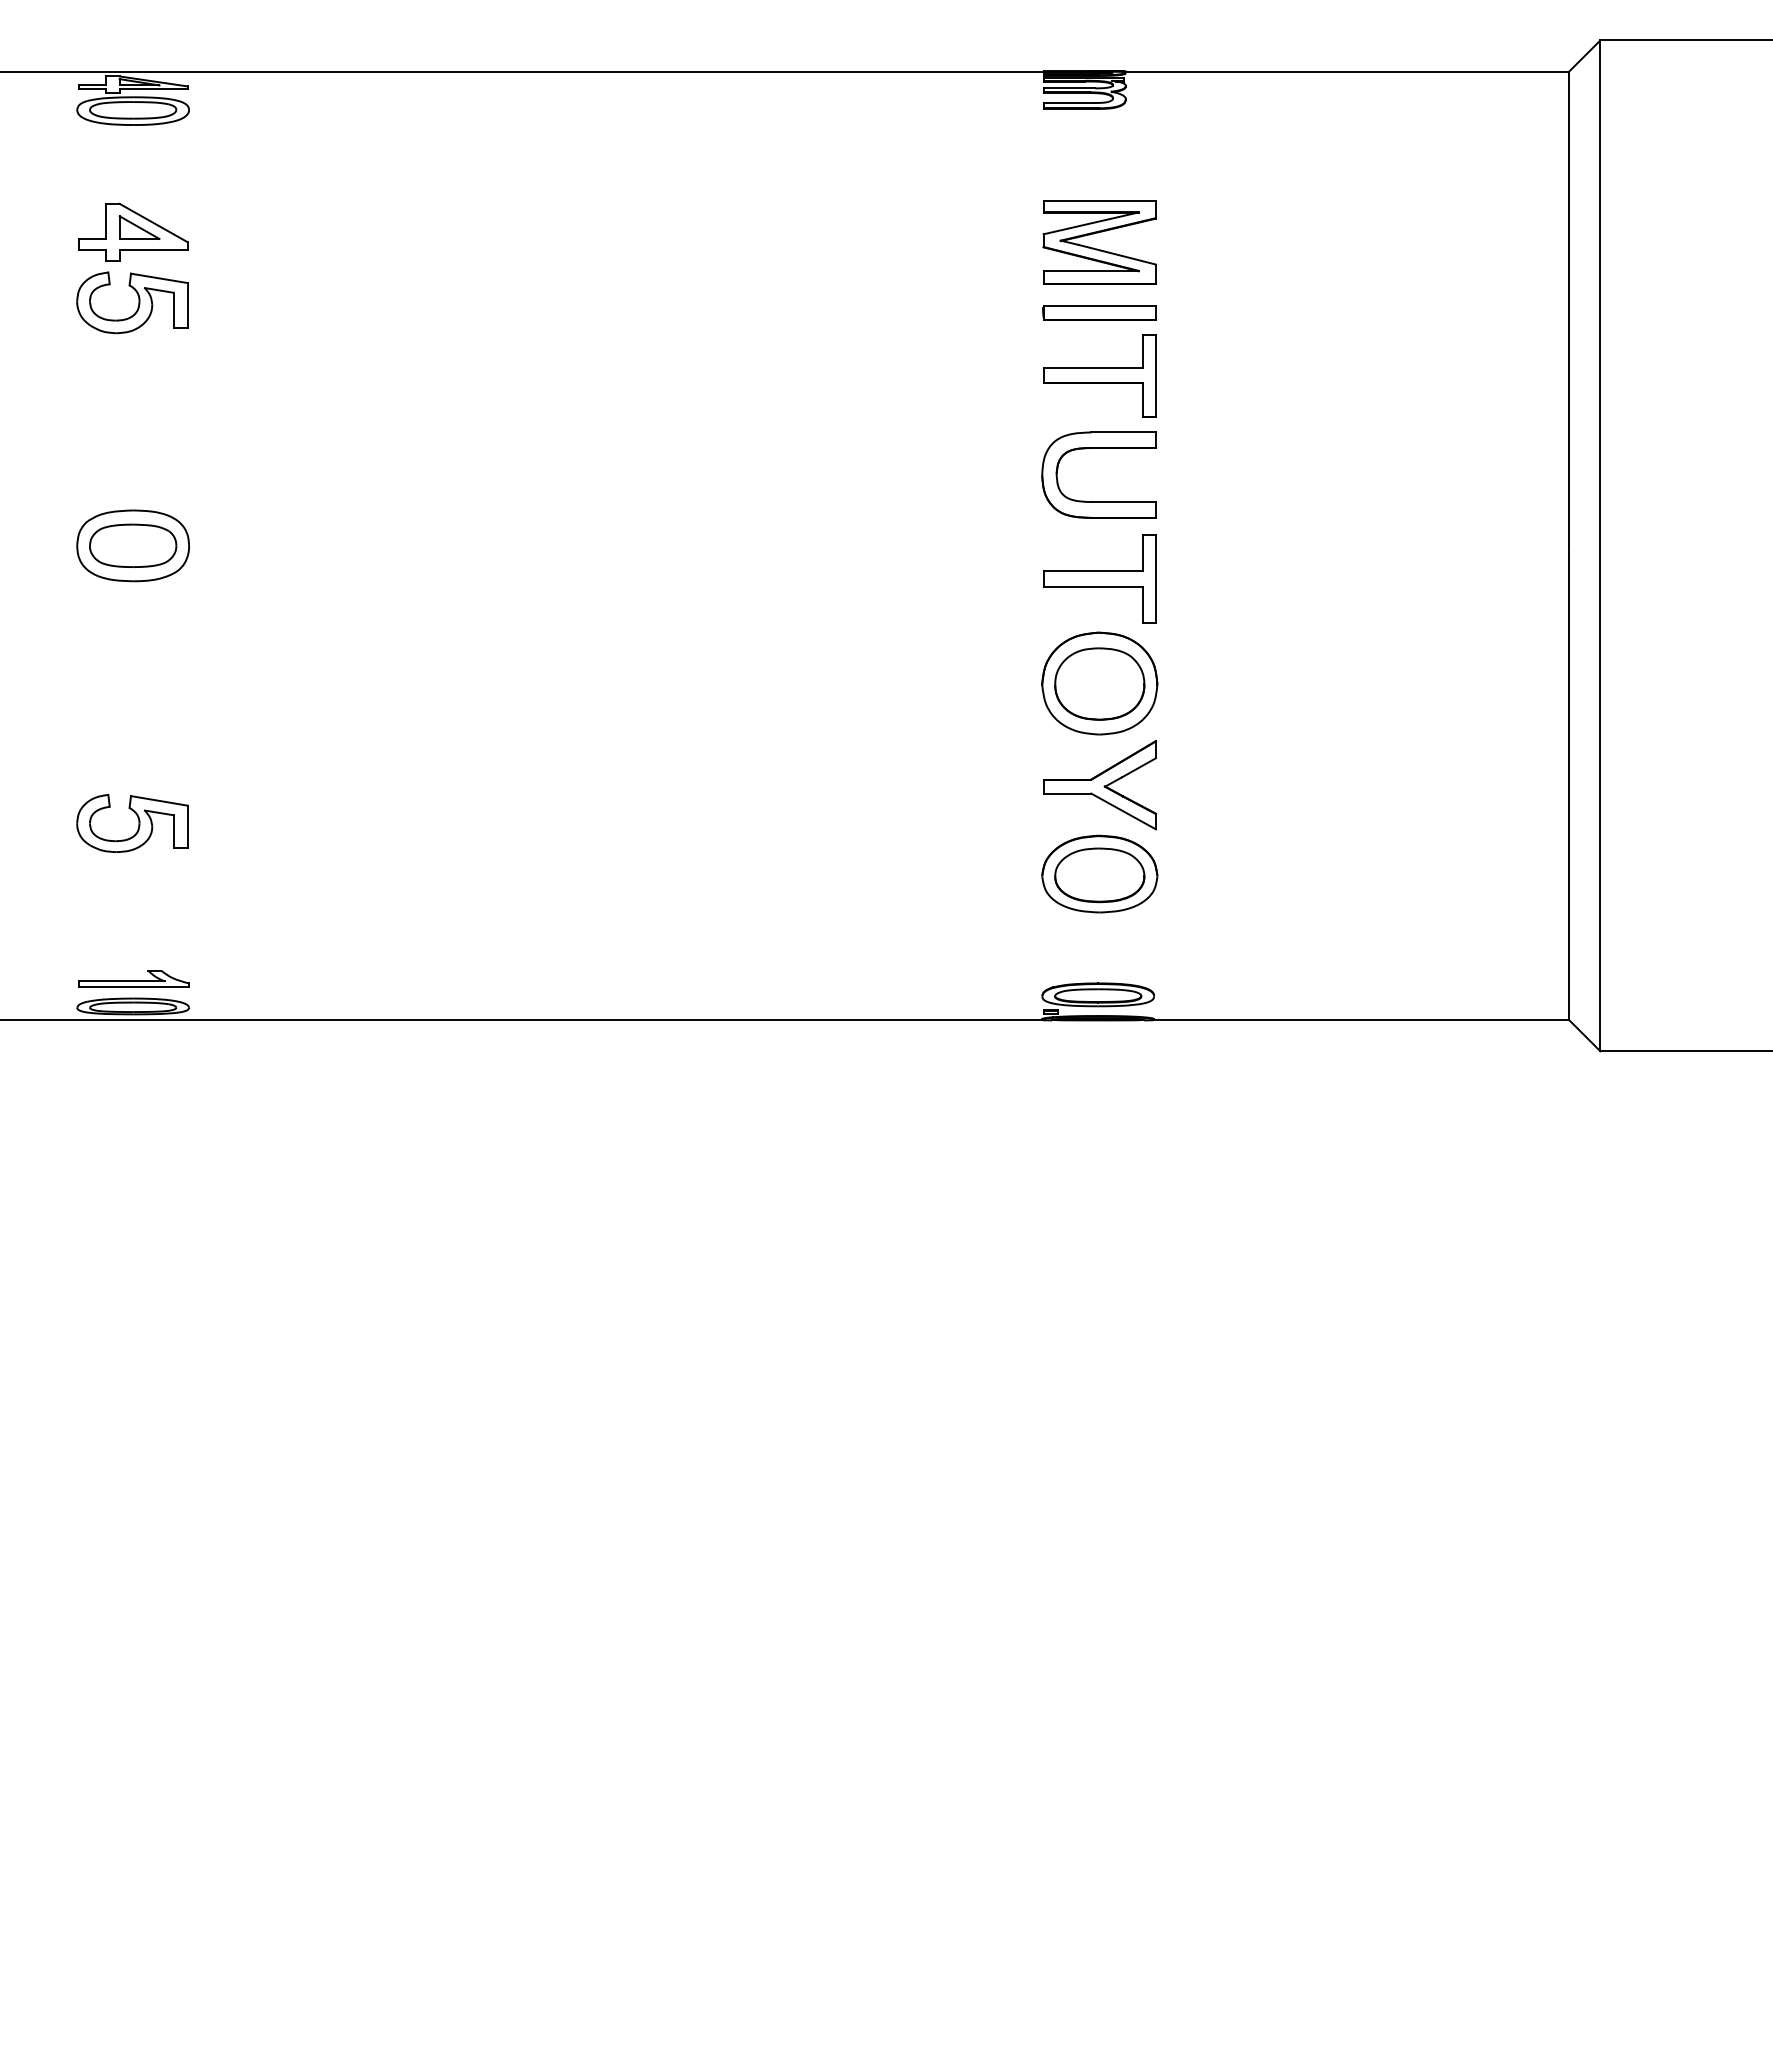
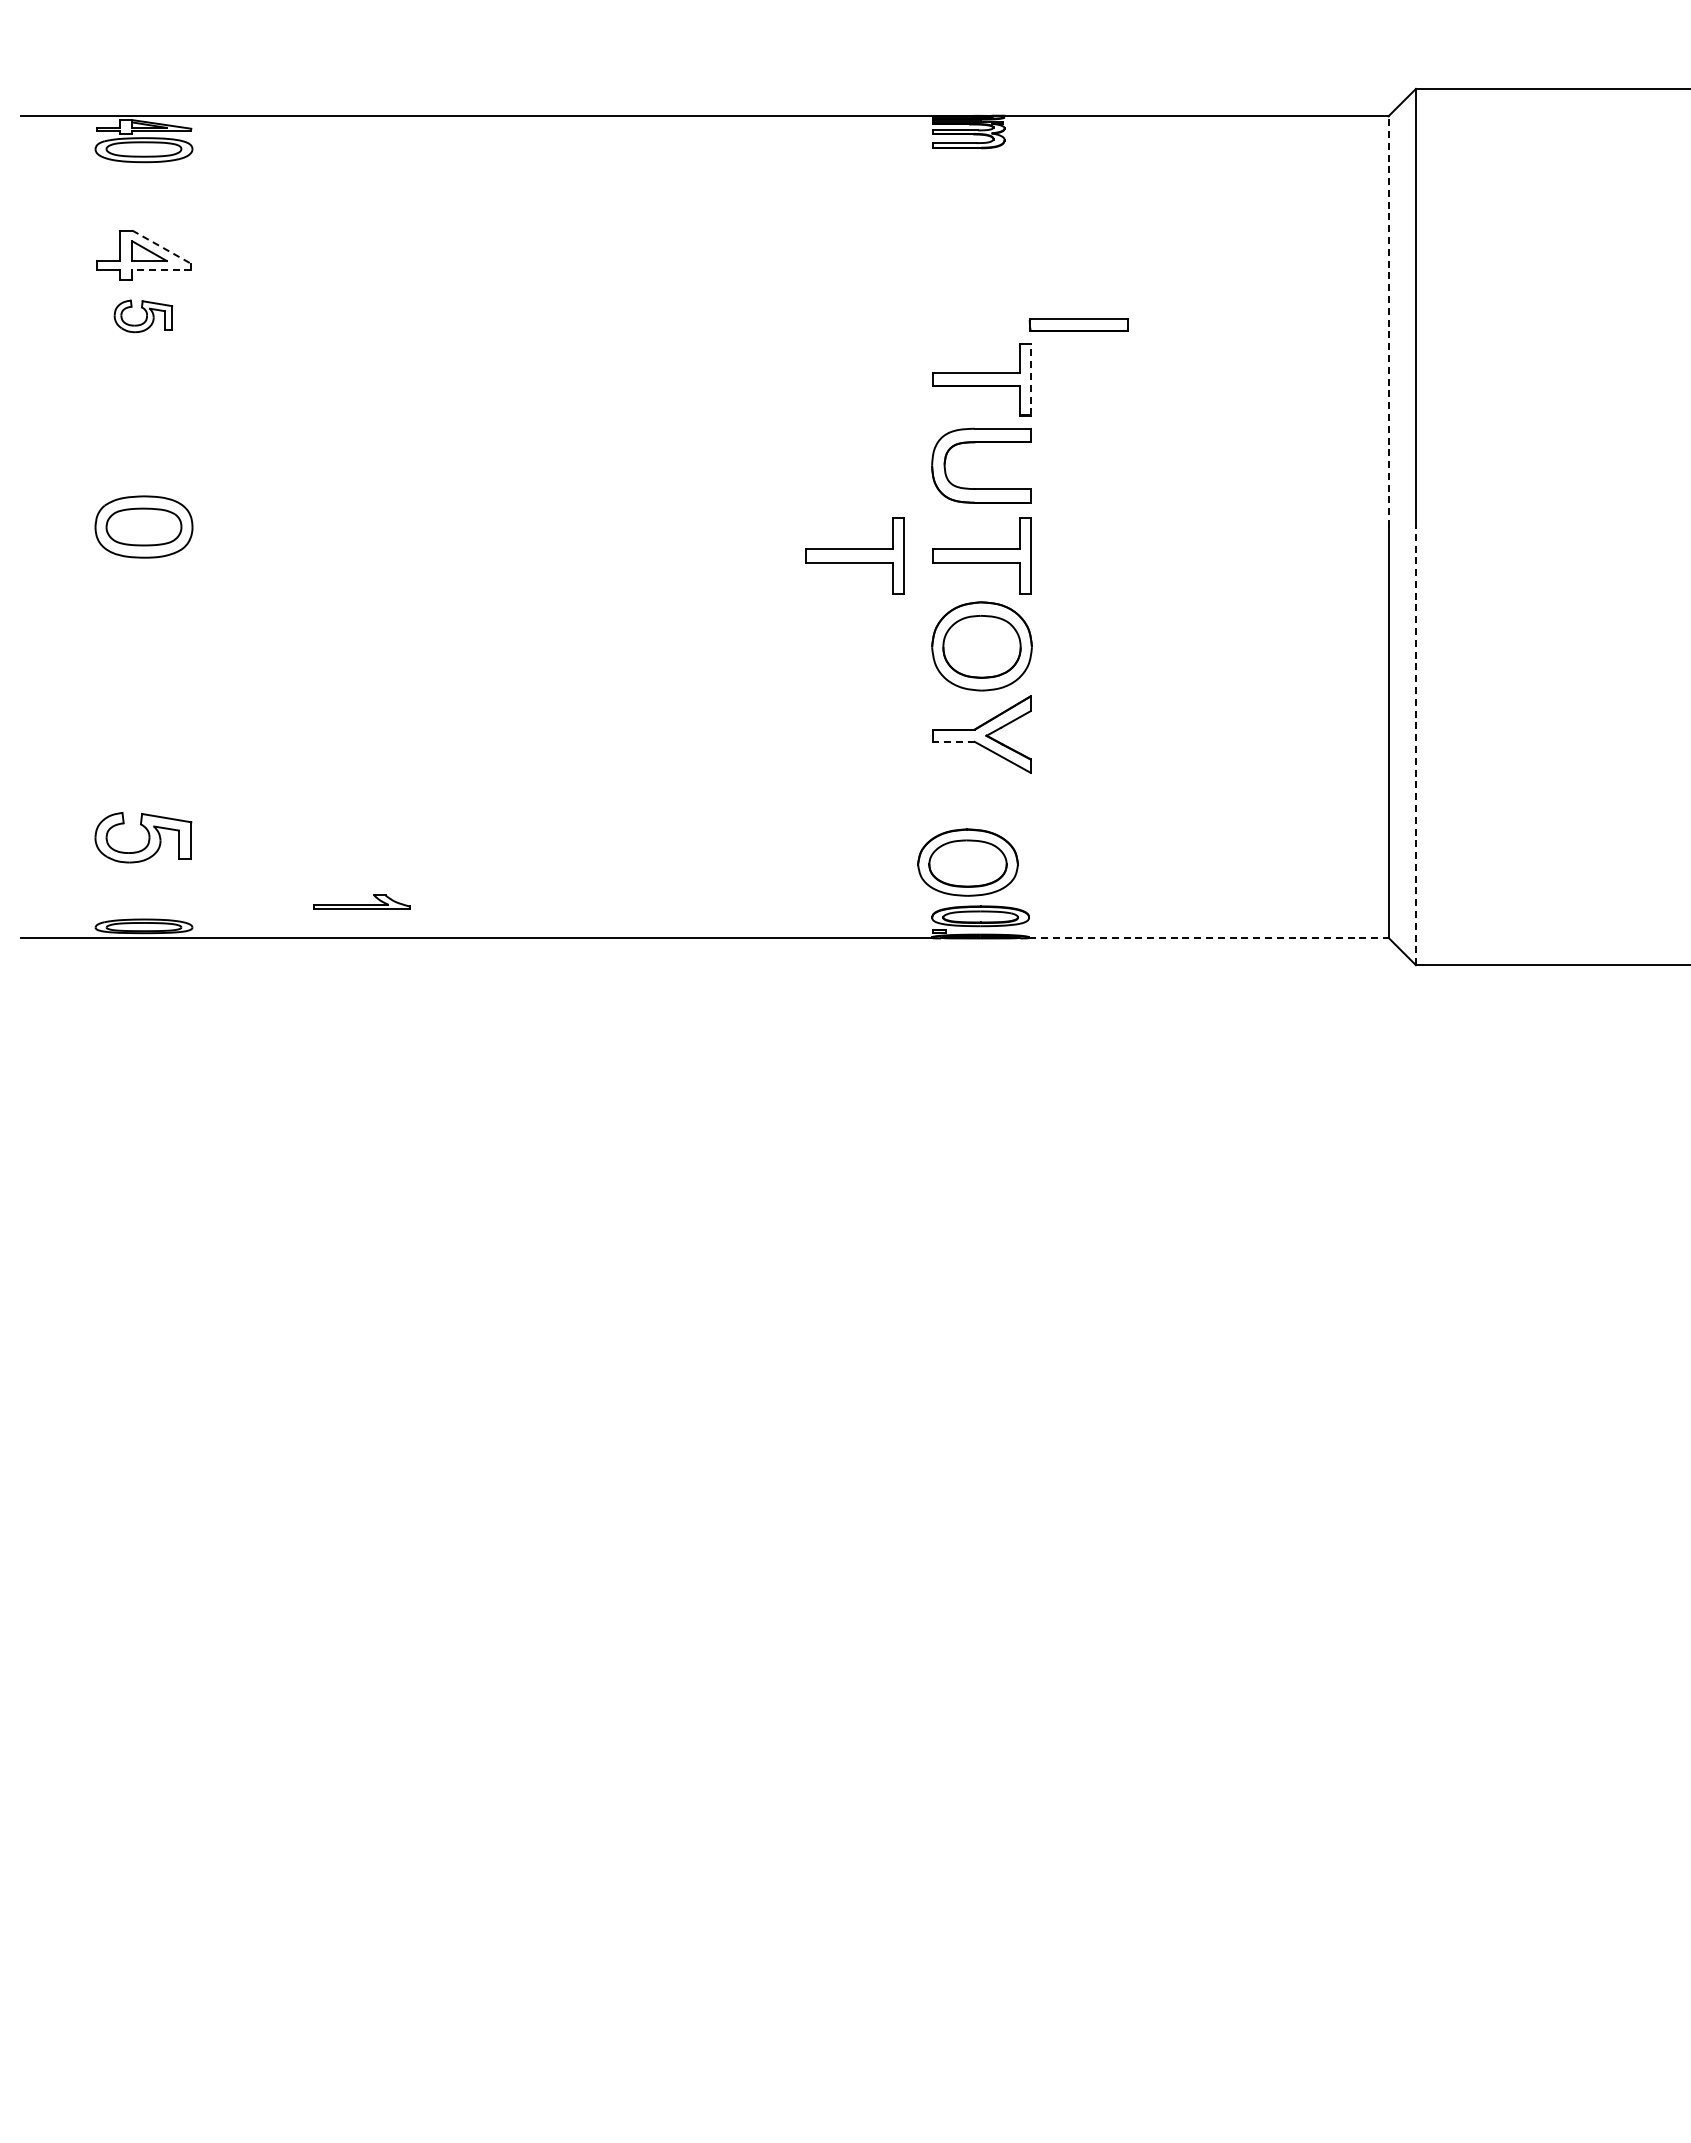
line: (153, 223) -> (161, 247), solid -> dashed
part: (1099, 241) -> (981, 263), removed
line: (153, 249) -> (161, 270), solid -> dashed
part: (132, 302) -> (143, 316), size x0.6
line: (1568, 308) -> (1388, 321), solid -> dashed
part: (1099, 312) -> (1078, 324), moved
line: (1155, 375) -> (1030, 379), solid -> dashed
part: (952, 578) -> (854, 555), added
line: (1066, 793) -> (953, 741), solid -> dashed
line: (1599, 797) -> (1415, 745), solid -> dashed
part: (132, 823) -> (143, 837), moved
part: (1099, 873) -> (967, 862), moved
part: (133, 977) -> (361, 901), moved
line: (1361, 1019) -> (1208, 937), solid -> dashed

